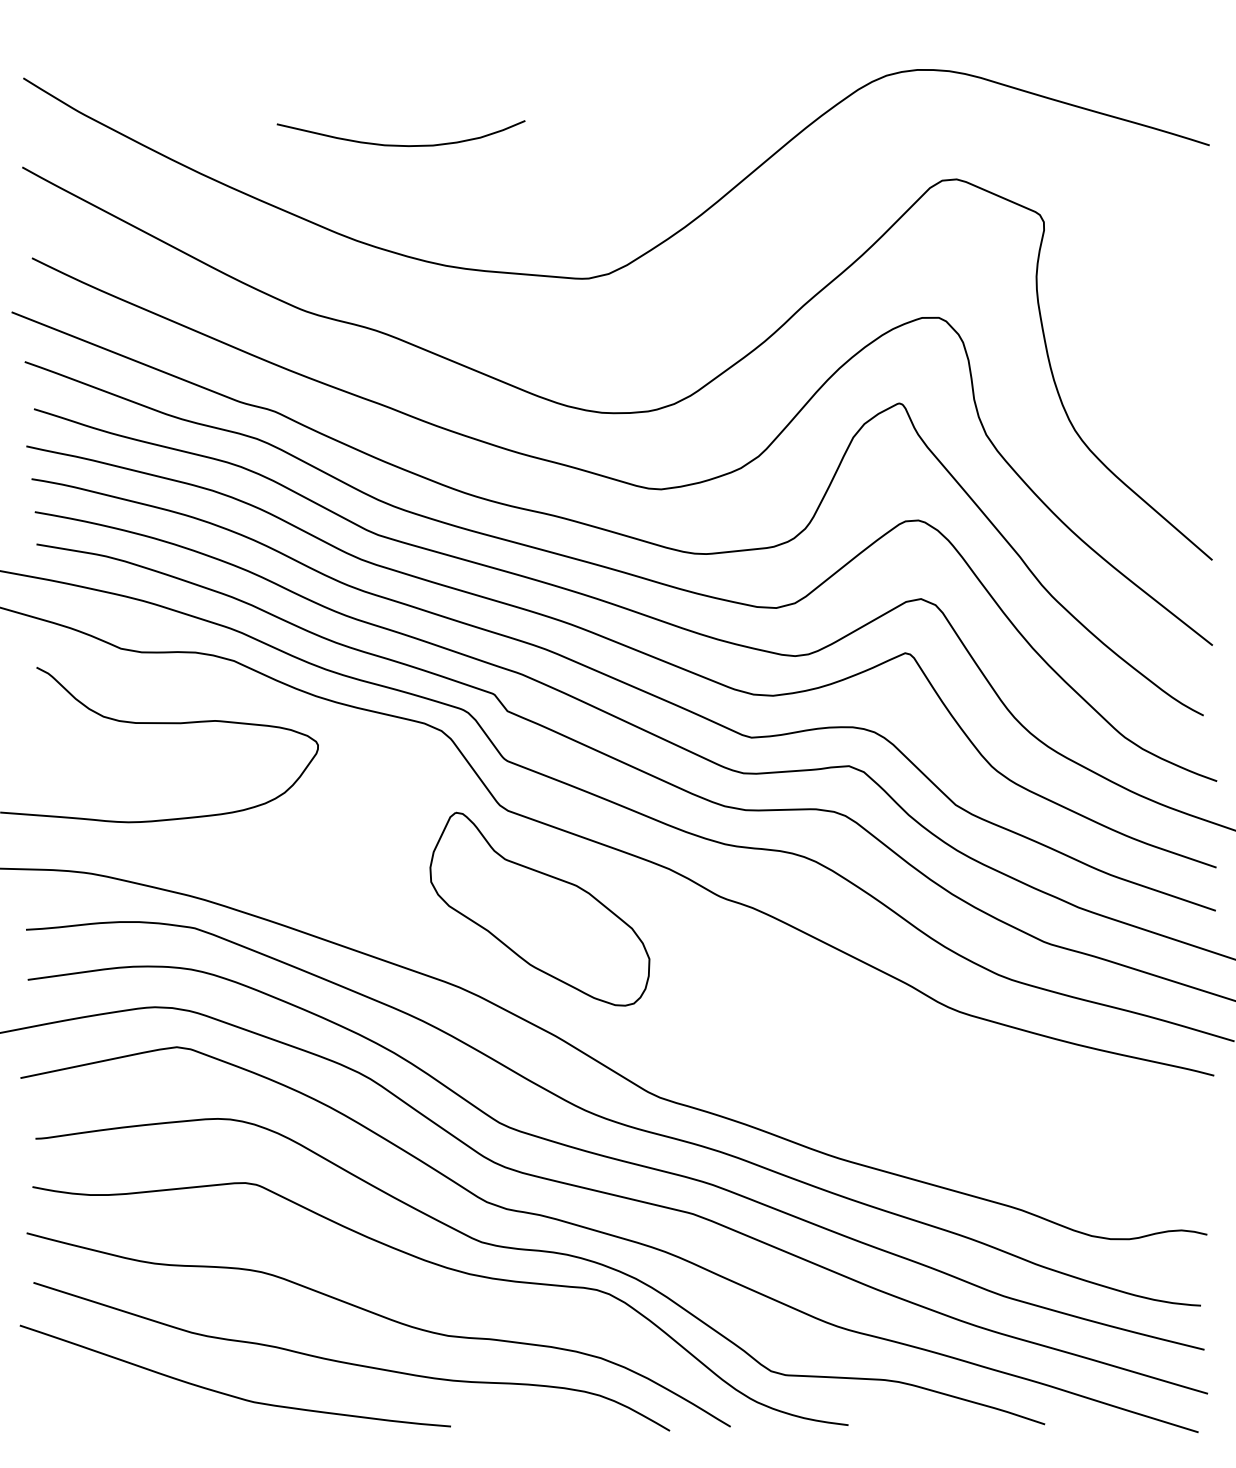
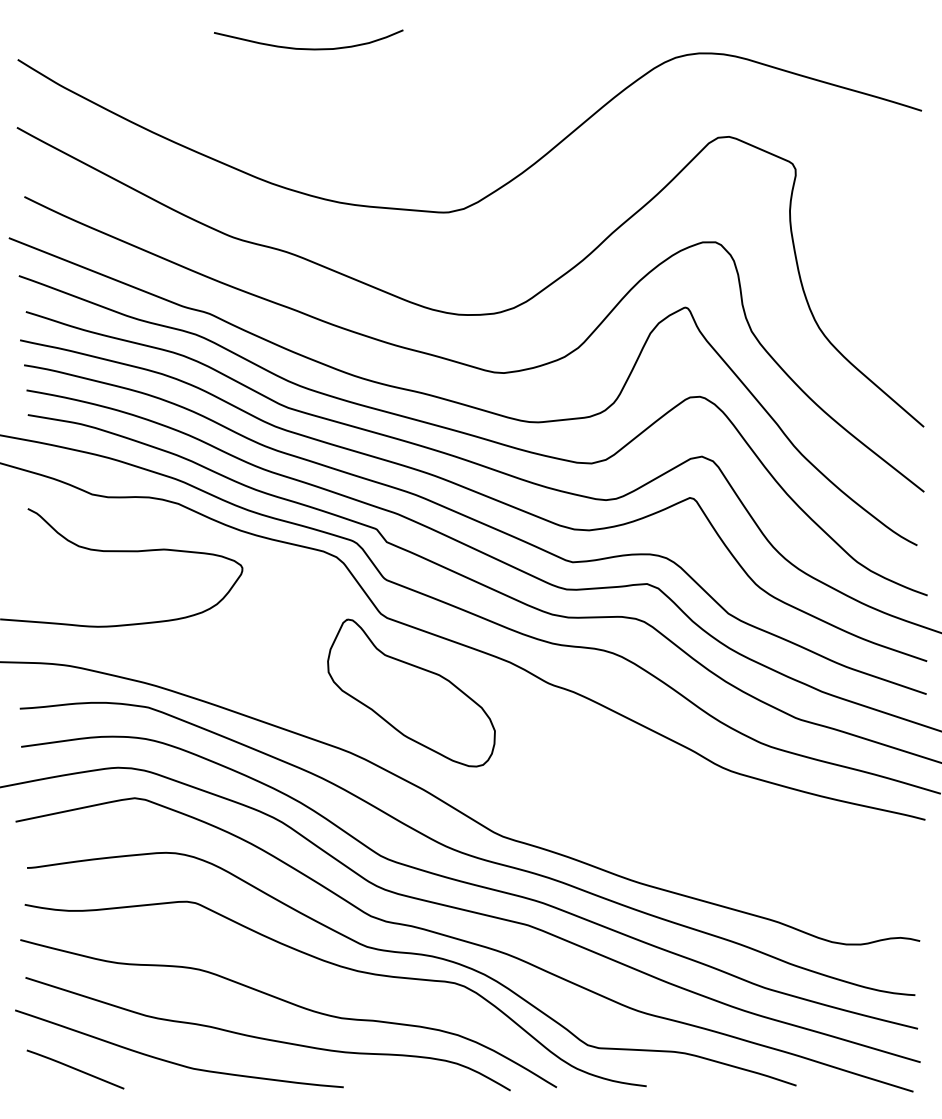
curve: (400, 144) -> (308, 48), moved
line: (99, 1403) -> (75, 1069), added

